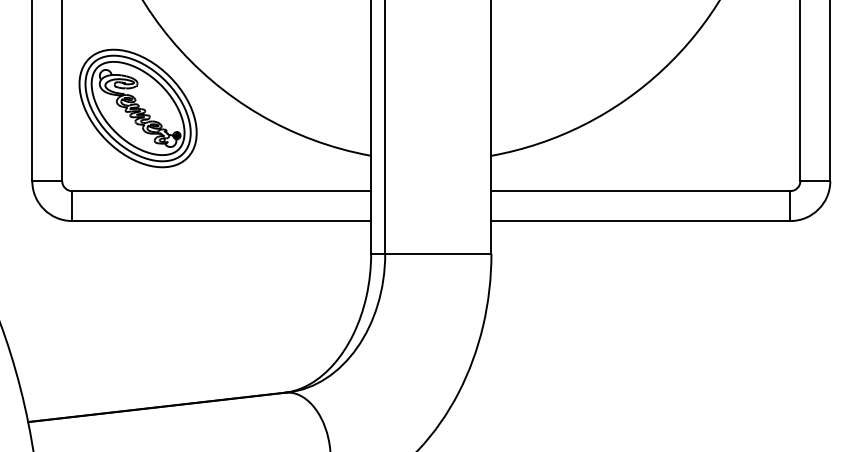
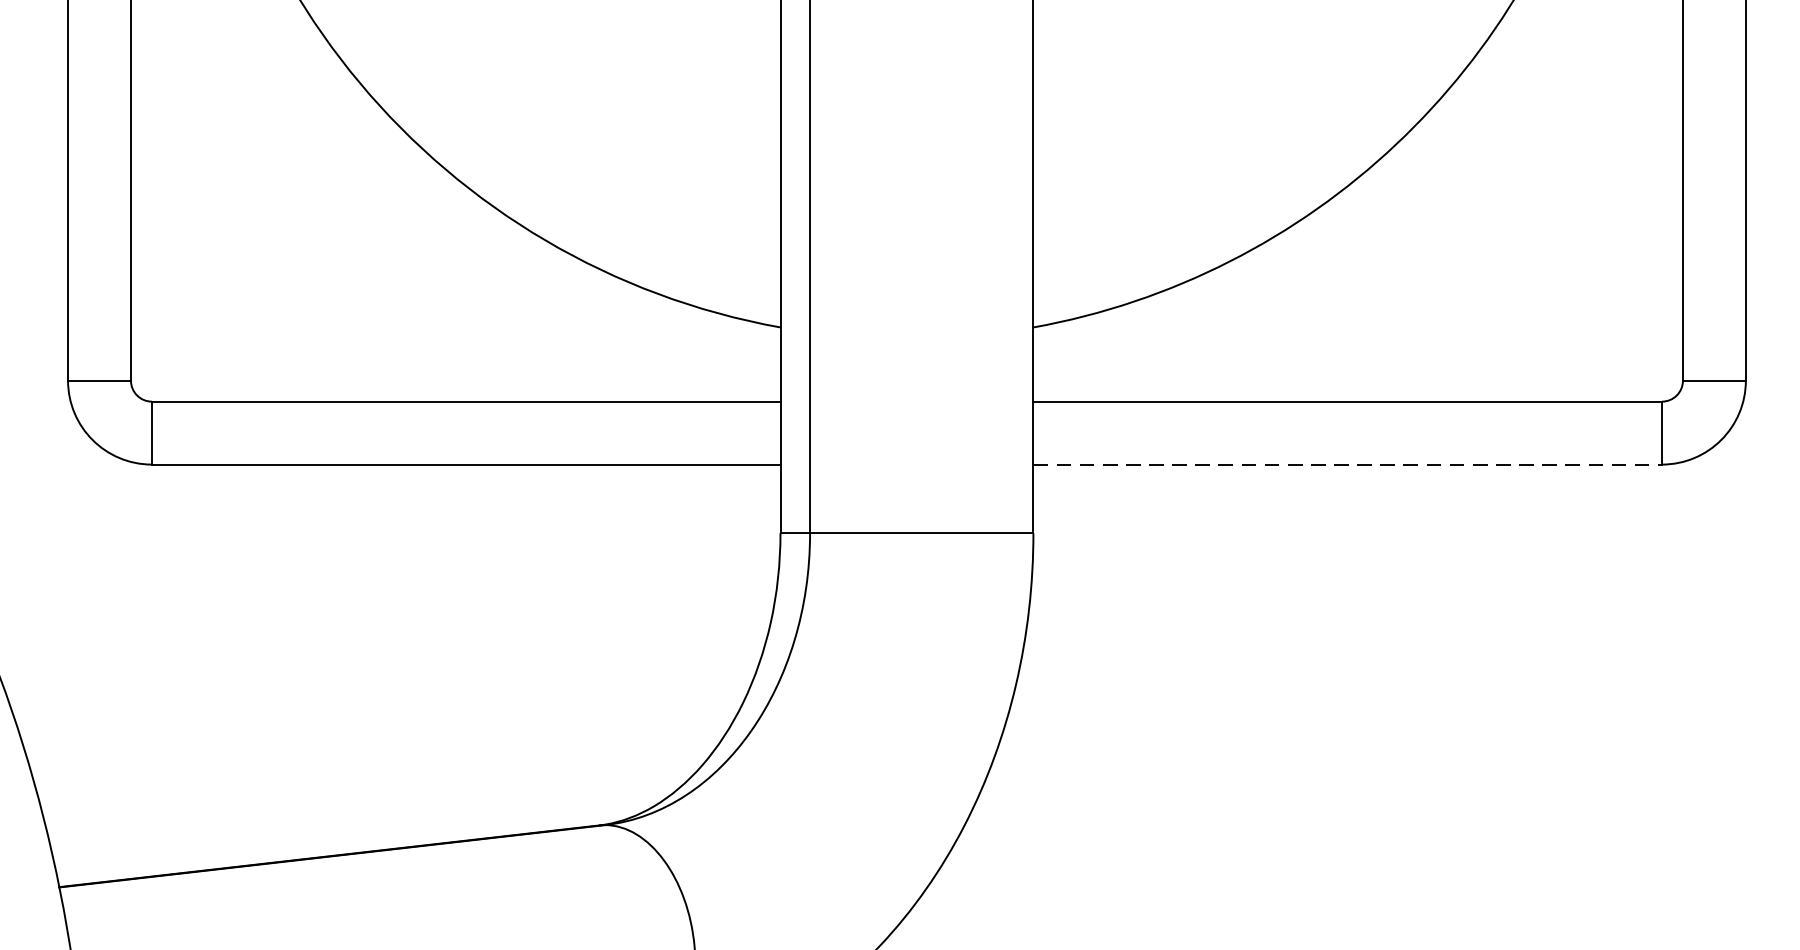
part: (137, 108) -> (289, 227), removed
line: (641, 221) -> (1348, 465), solid -> dashed

